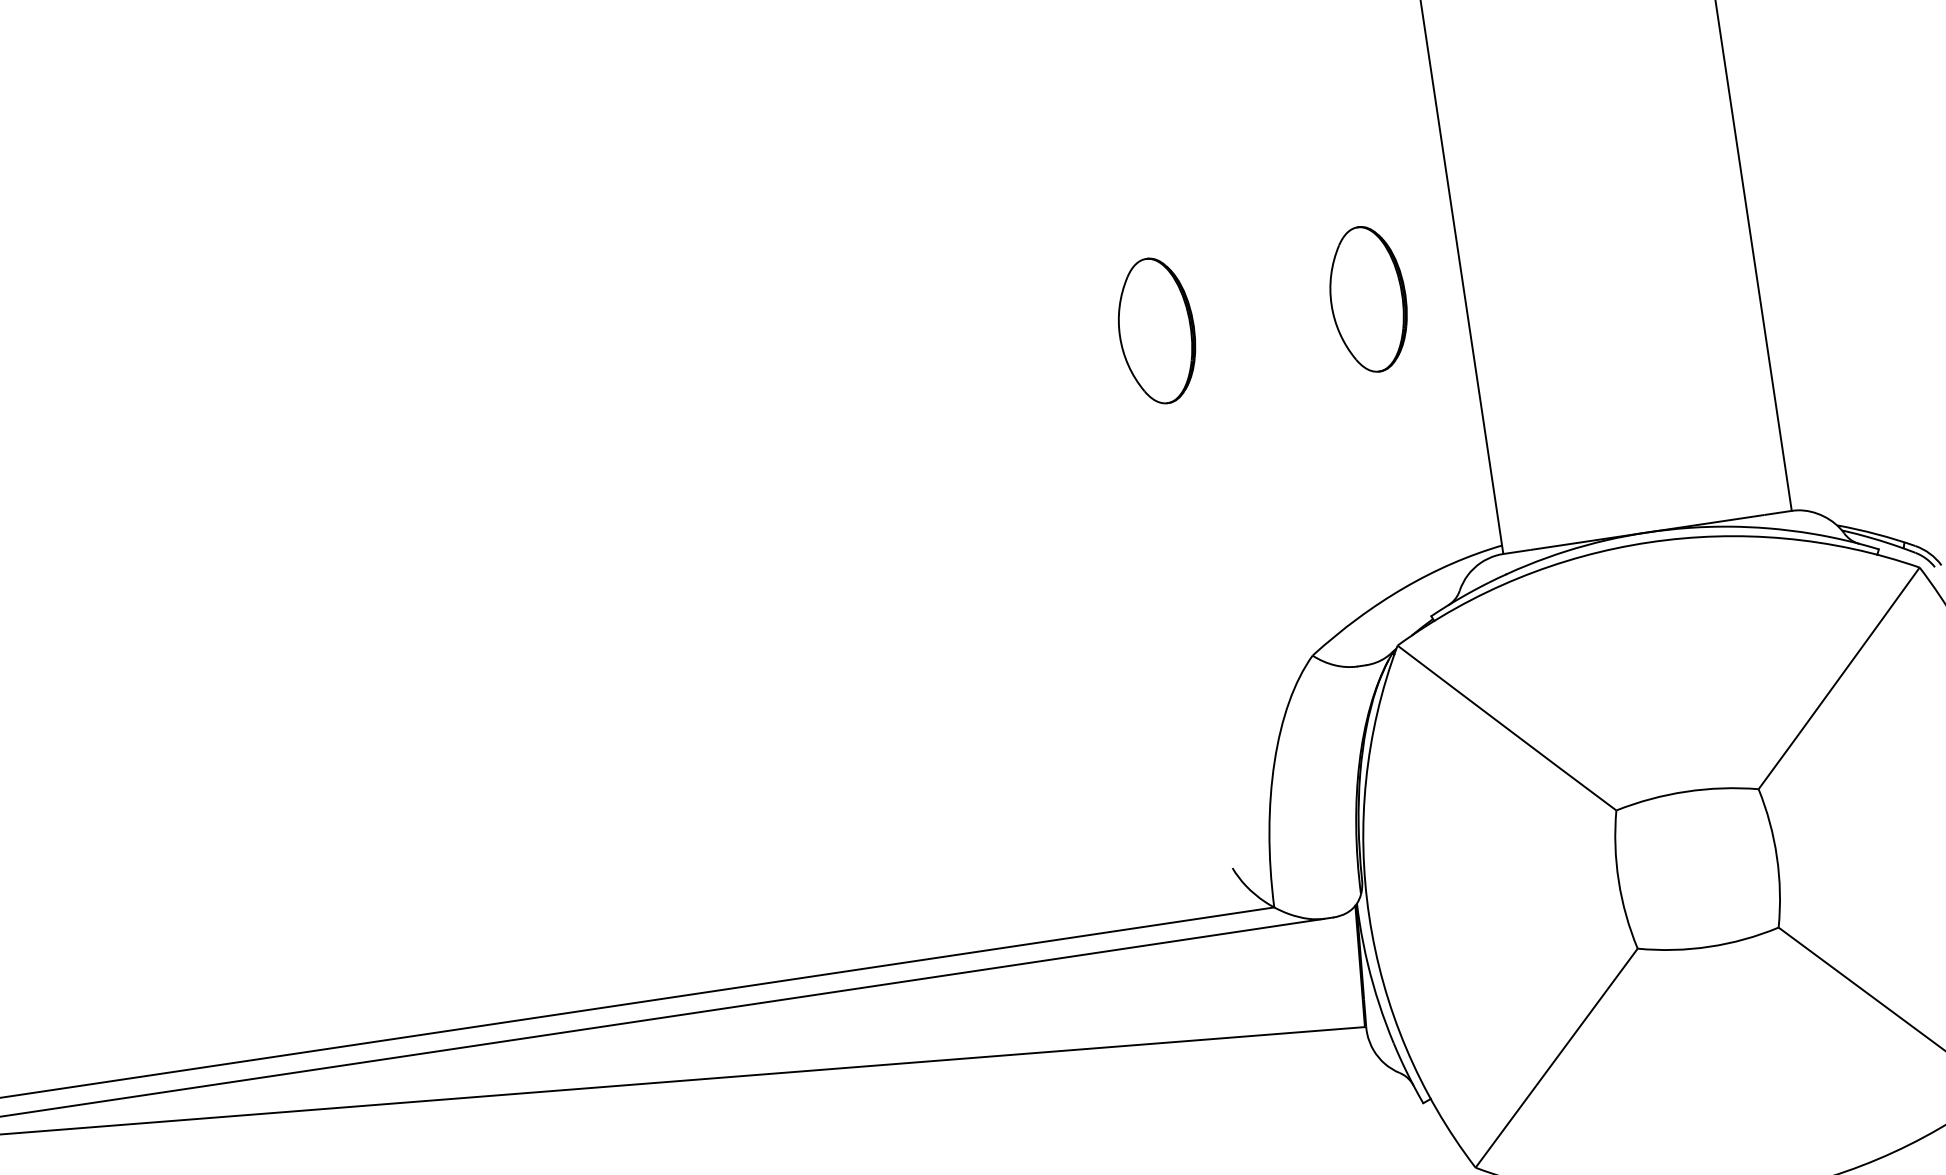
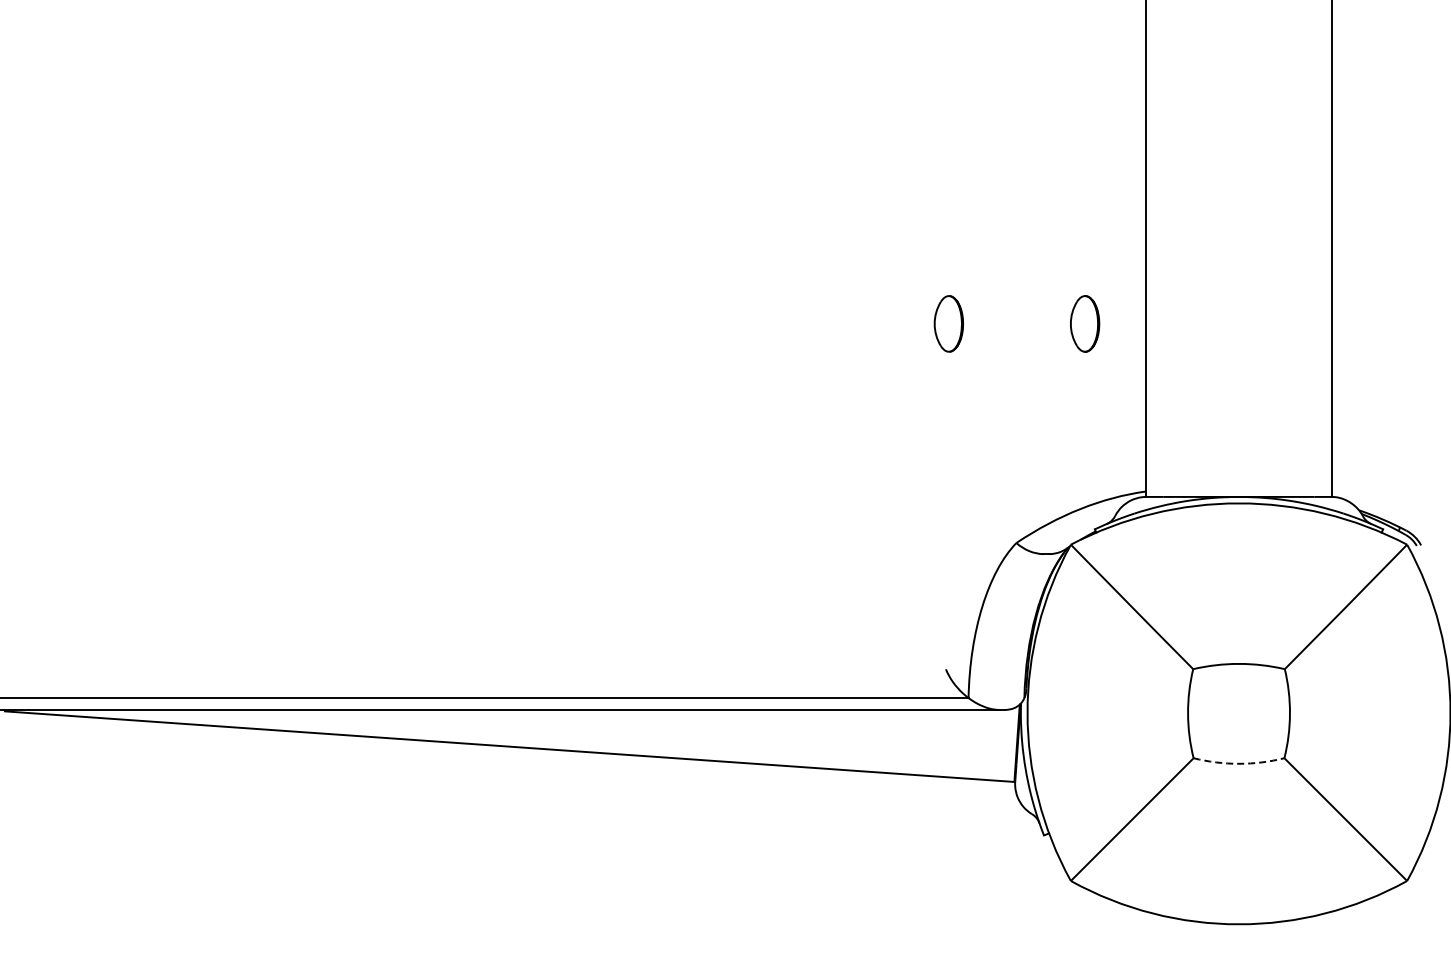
part: (1367, 298) -> (1084, 323), size x0.6
part: (1156, 330) -> (948, 323), size x0.6
arc: (1710, 946) -> (1239, 763), solid -> dashed

